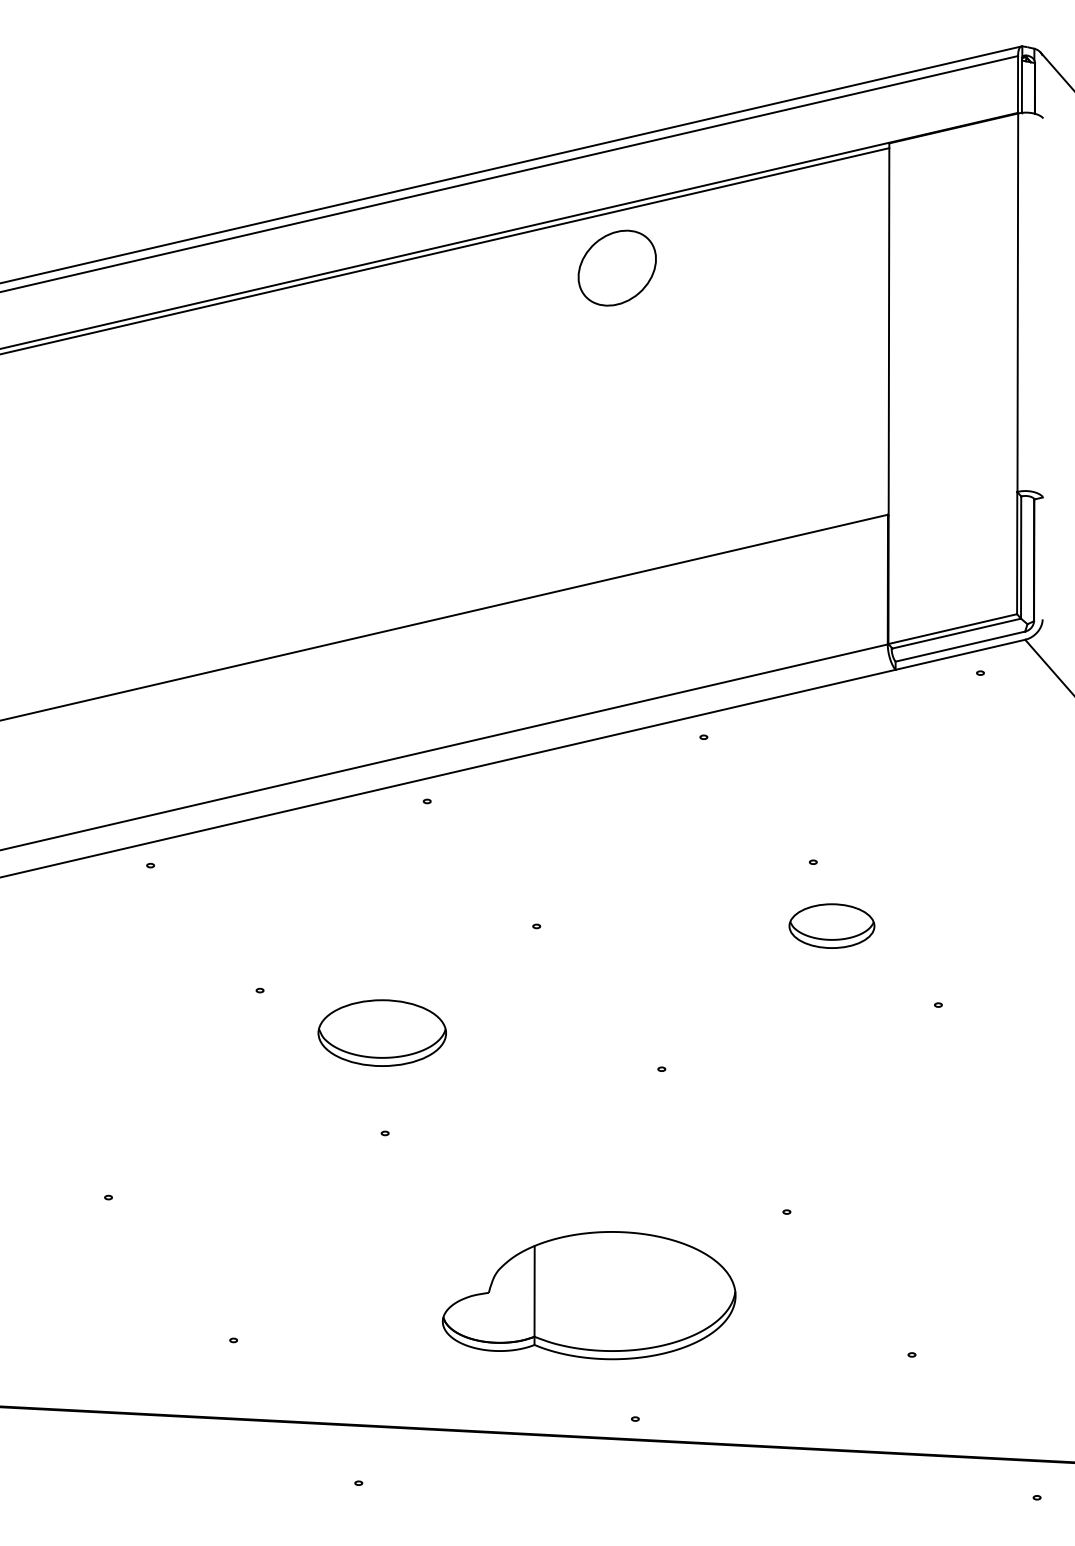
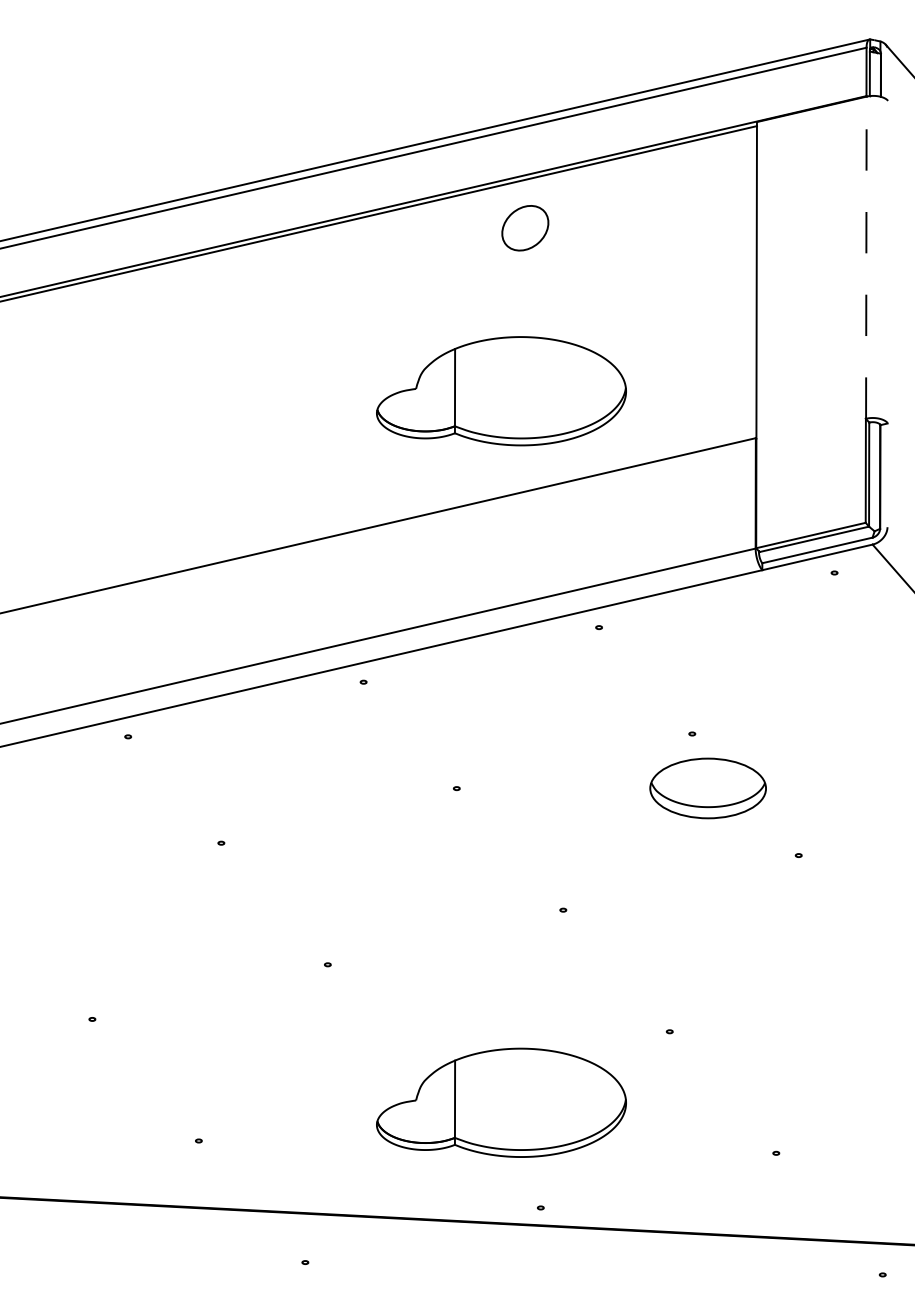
part: (616, 267) -> (524, 227), size x0.7
line: (1017, 302) -> (866, 257), solid -> dashed
part: (588, 459) -> (500, 391), added
part: (831, 925) -> (707, 787), size x1.6
part: (381, 1032) -> (324, 878), removed

